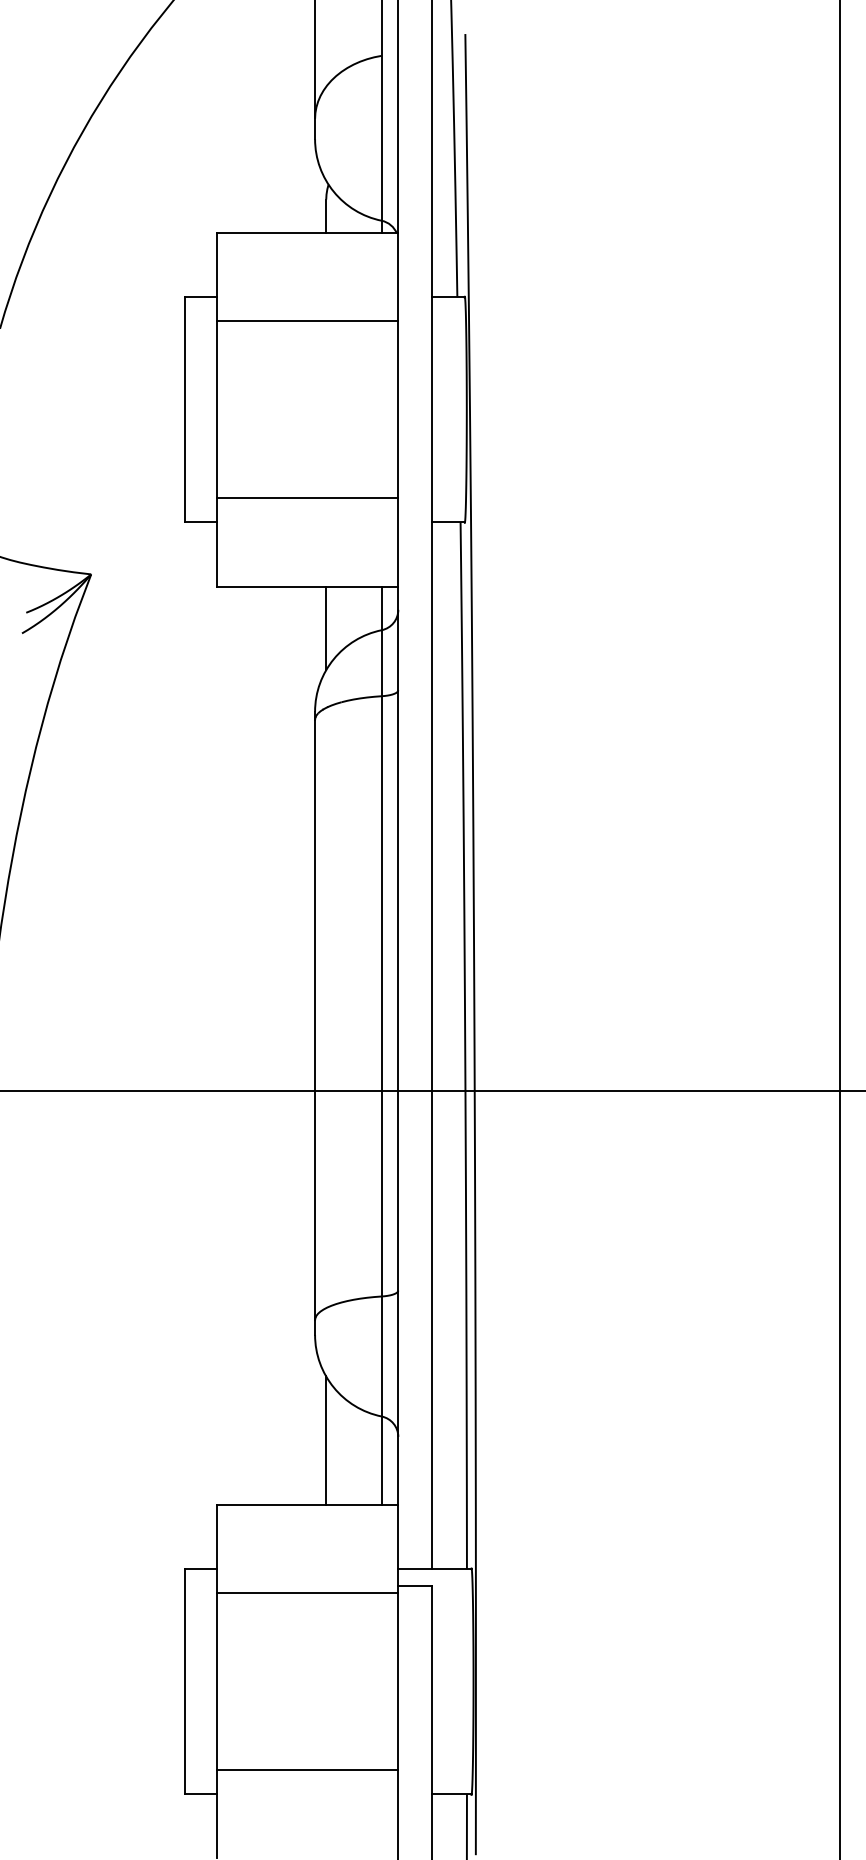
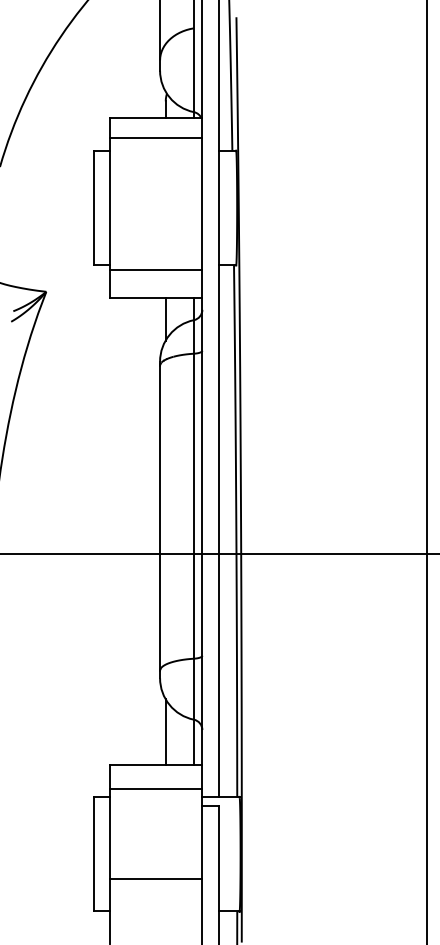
line: (308, 321) -> (156, 138), moved
line: (308, 498) -> (156, 270), moved
line: (308, 1593) -> (156, 789), moved
line: (308, 1770) -> (156, 879), moved

